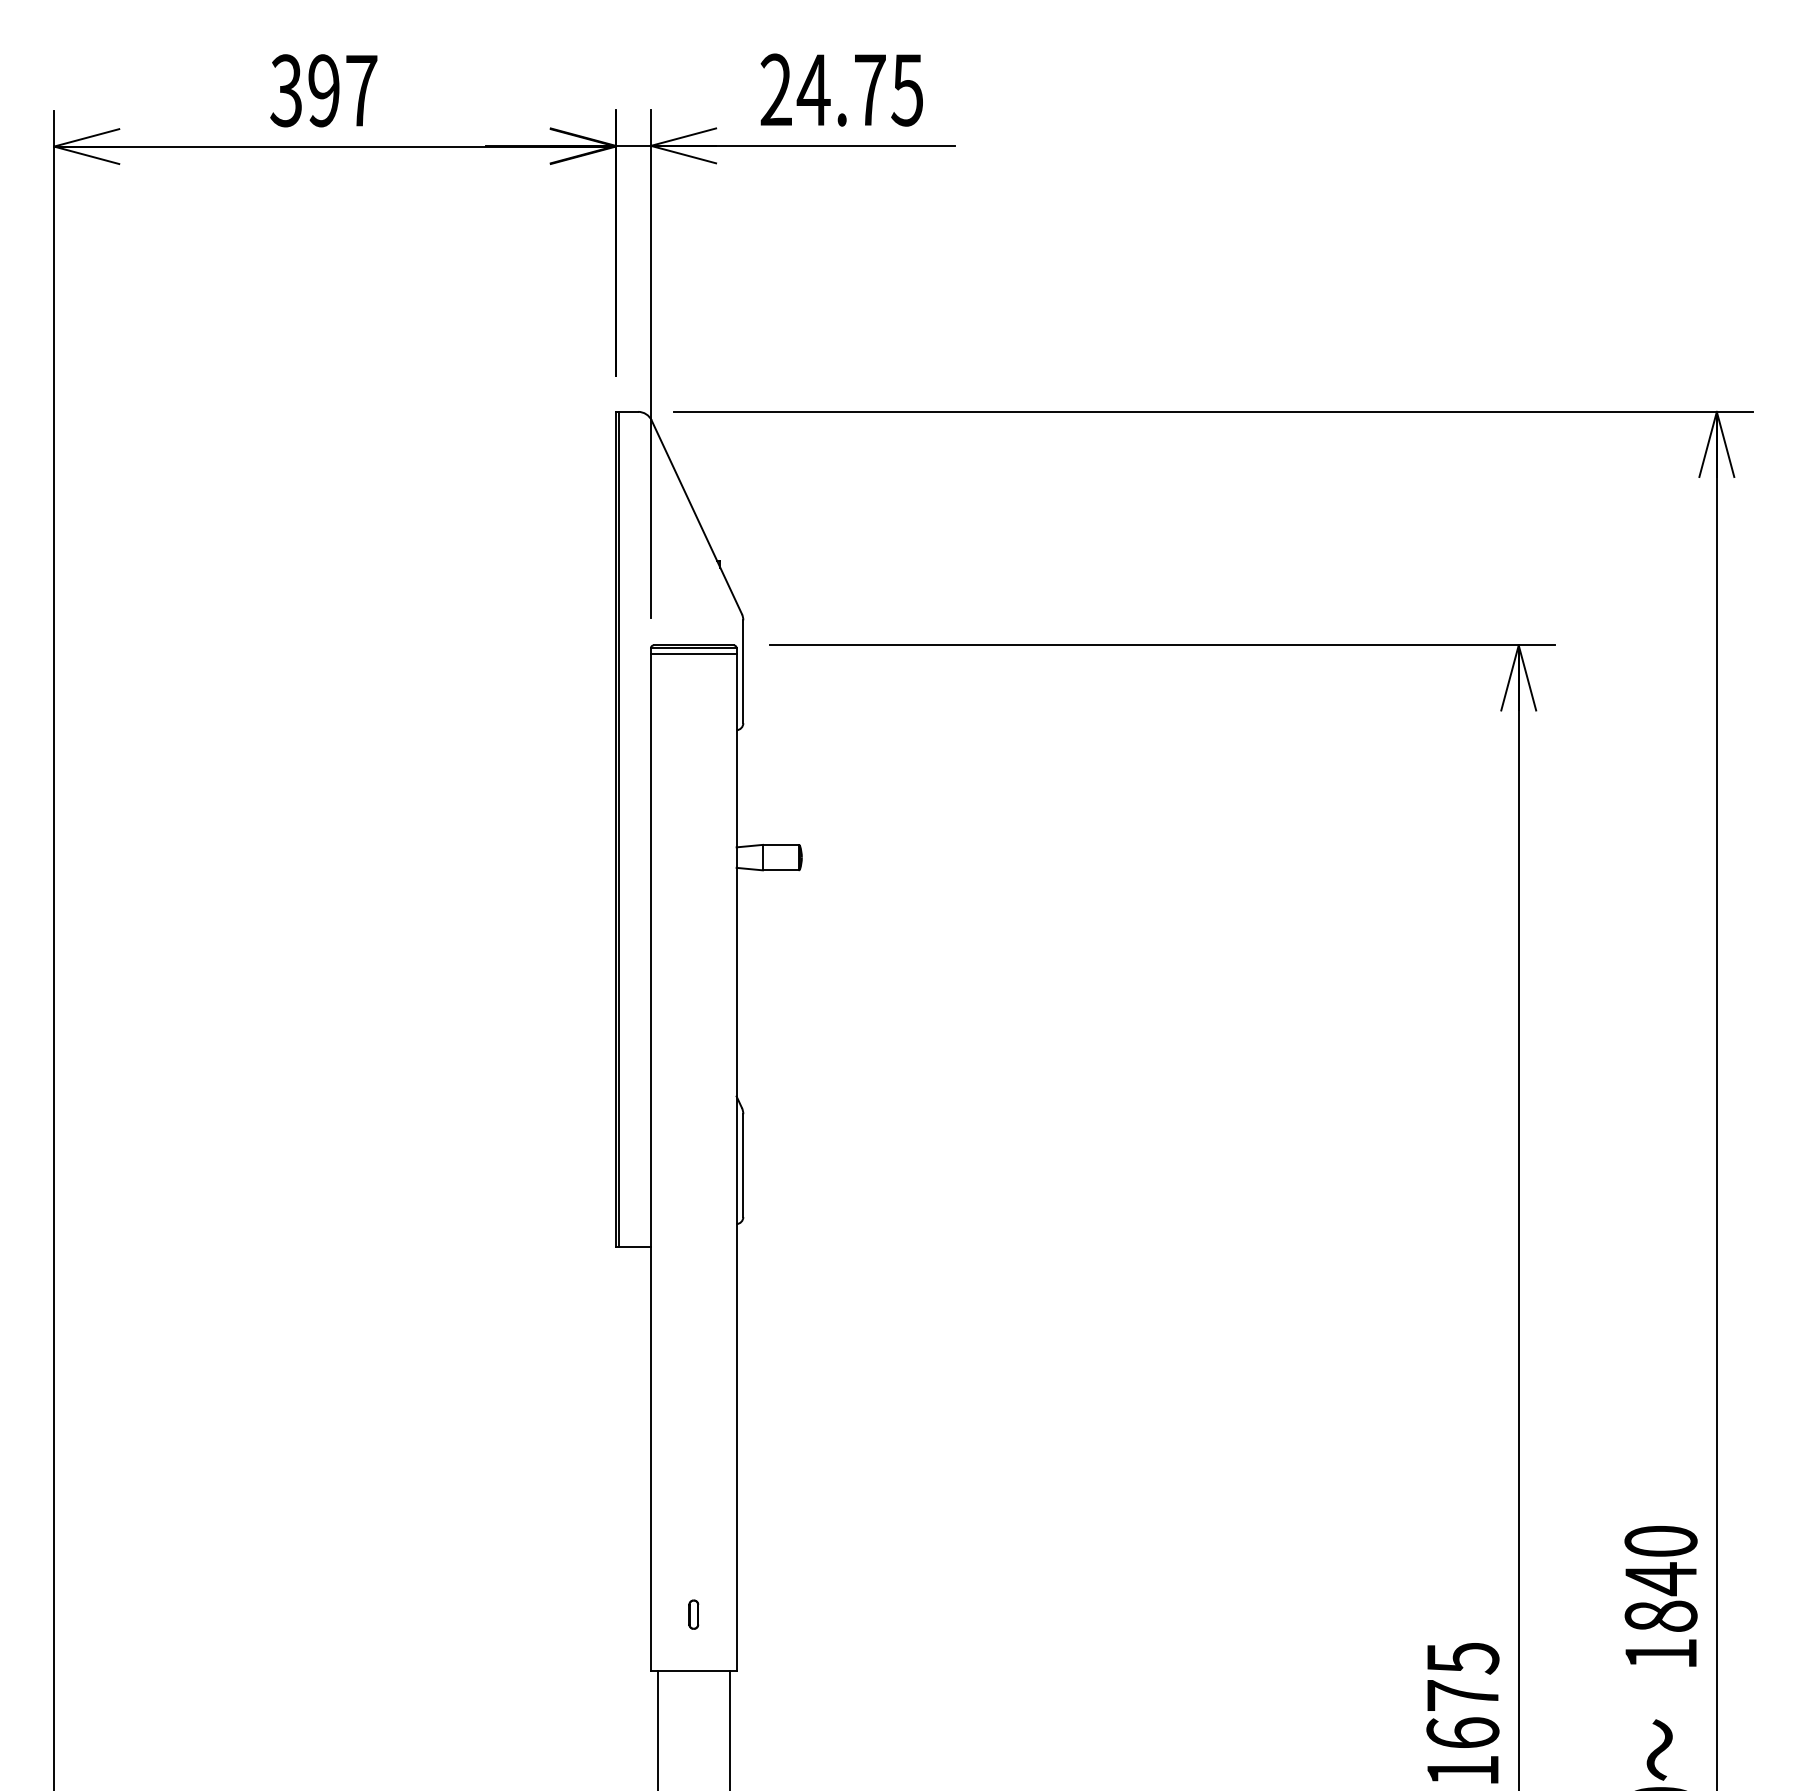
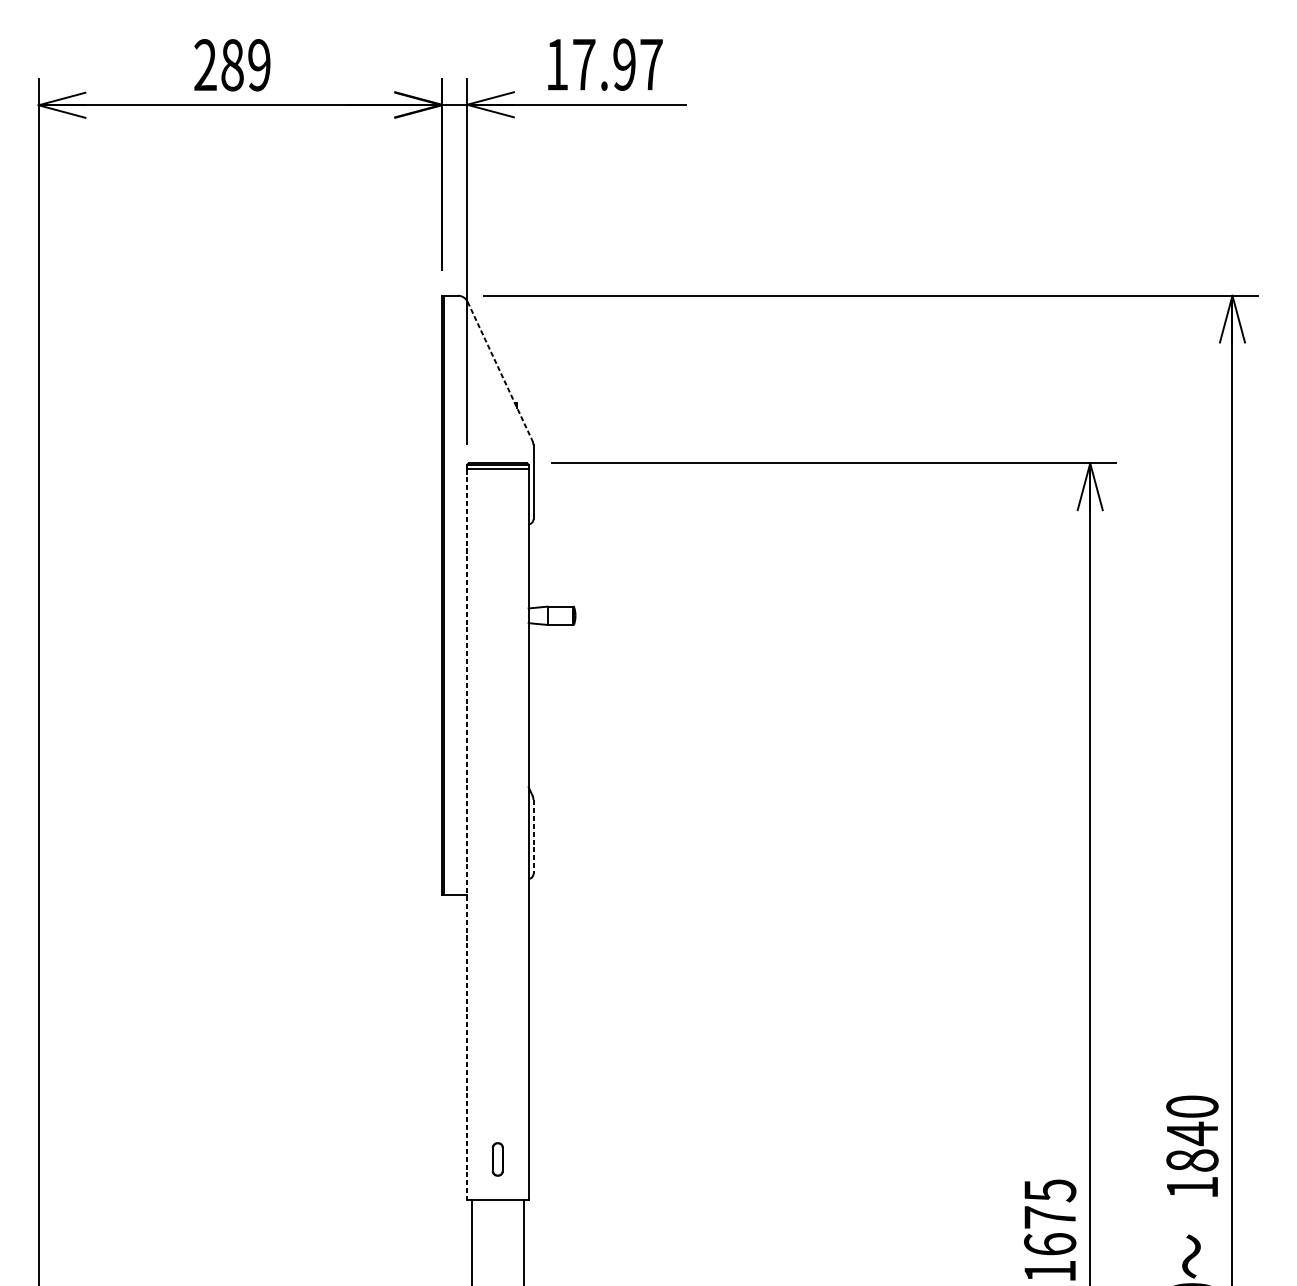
text: (841, 89) -> (603, 64), 24.75 -> 17.97
text: (323, 90) -> (232, 65), 397 -> 289
line: (696, 517) -> (499, 371), solid -> dashed
line: (651, 1162) -> (467, 834), solid -> dashed
line: (743, 1166) -> (533, 837), solid -> dashed
part: (693, 1614) -> (497, 1159), size x1.6

